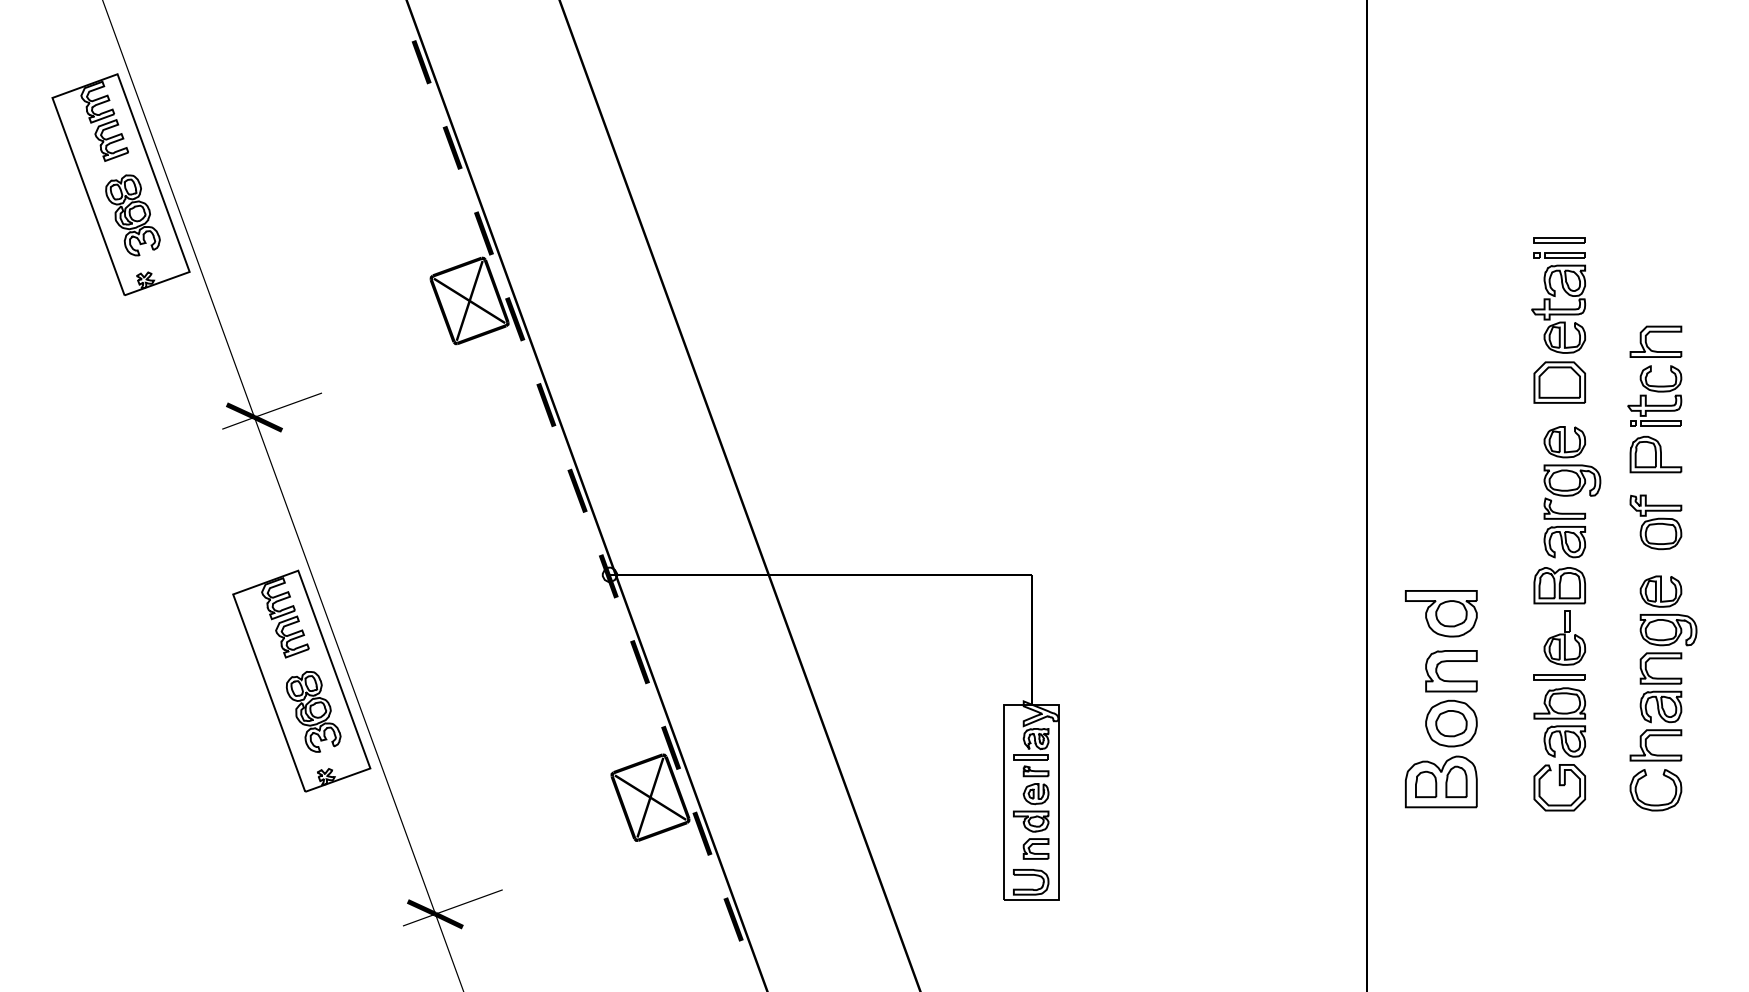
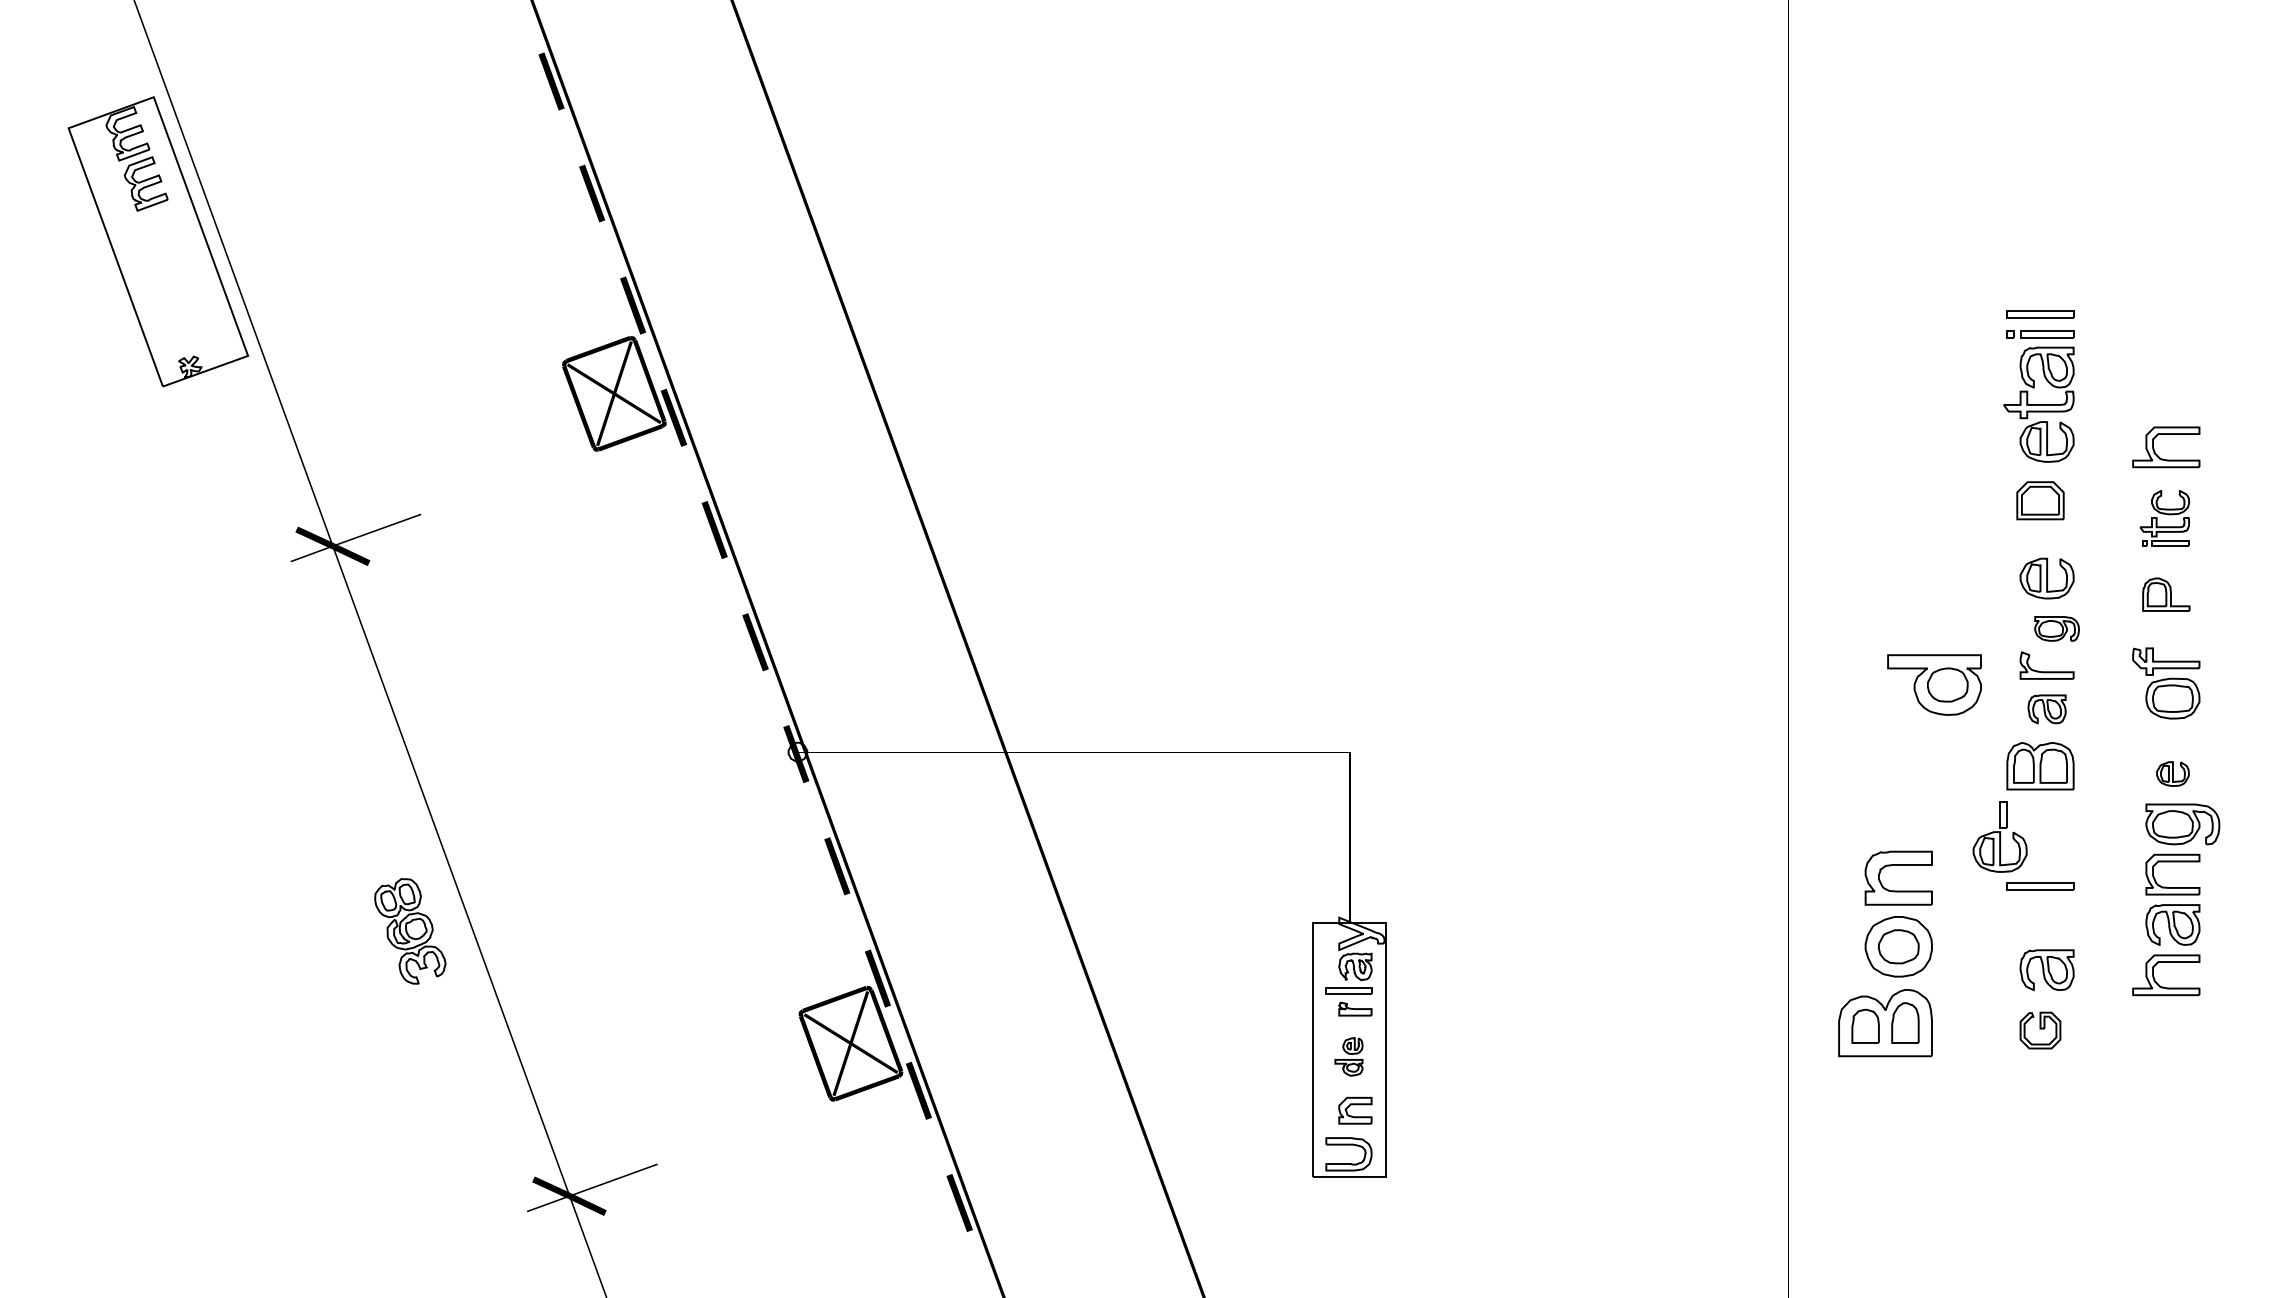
part: (132, 215) -> (173, 281), removed
part: (1559, 382) -> (2040, 500), size x0.7
part: (1654, 396) -> (2164, 518), size x0.7
part: (1656, 454) -> (2166, 594), size x0.7
part: (1572, 480) -> (2056, 628), size x0.6
part: (1564, 542) -> (2046, 709), size x0.7
part: (1660, 591) -> (2172, 773), size x0.6
part: (1441, 613) -> (1934, 684), moved
part: (1564, 637) -> (1999, 836), moved
part: (301, 680) -> (394, 890), removed
part: (1559, 703) -> (2040, 920), removed
part: (1559, 787) -> (2040, 1030), size x0.6
part: (1653, 804) -> (2163, 1052), removed
part: (1030, 807) -> (1348, 1056), size x0.6

